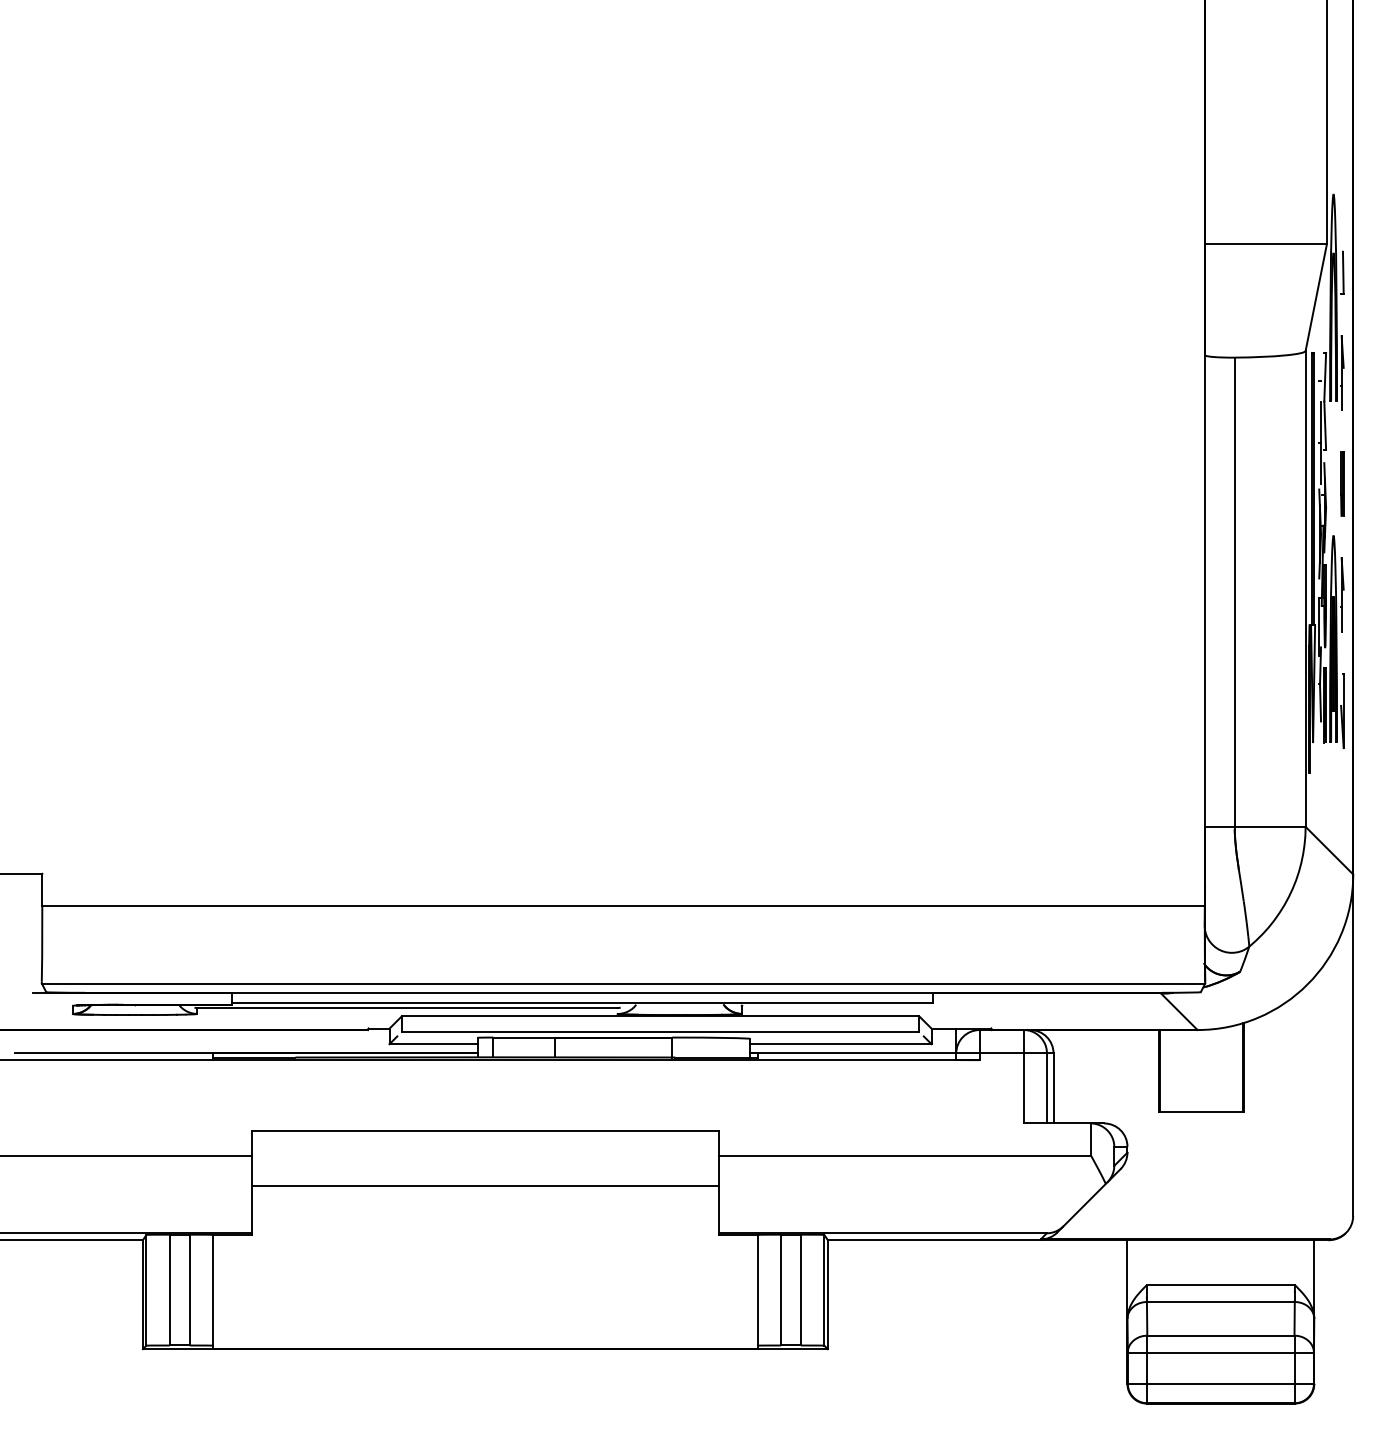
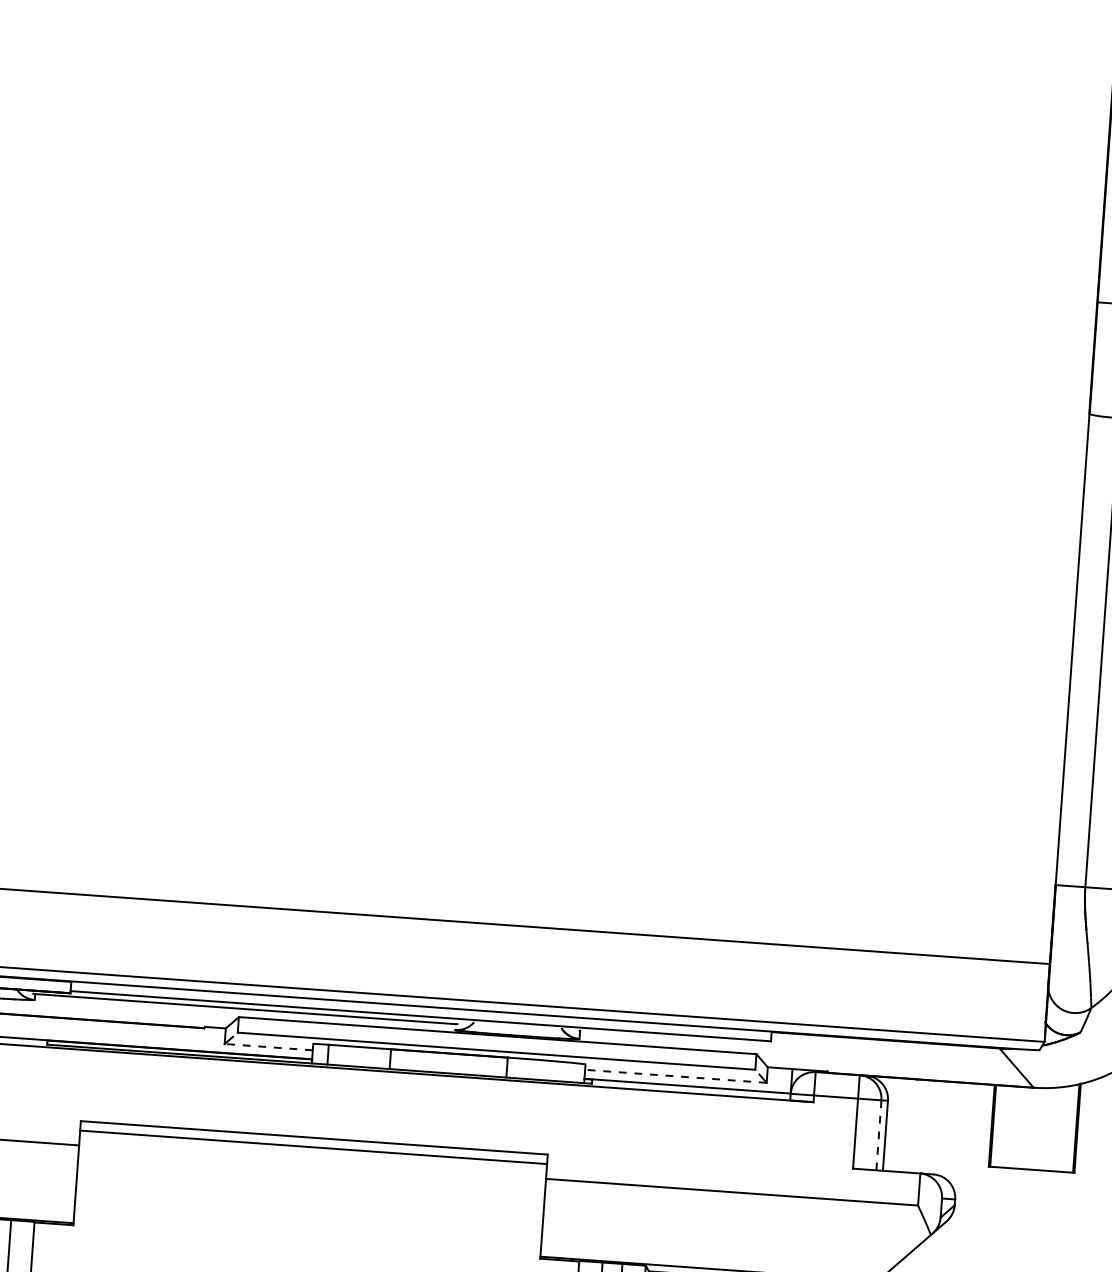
line: (433, 1044) -> (268, 1047), solid -> dashed
line: (840, 1044) -> (675, 1076), solid -> dashed
line: (1047, 1088) -> (879, 1135), solid -> dashed
line: (484, 1185) -> (312, 1147), moved

